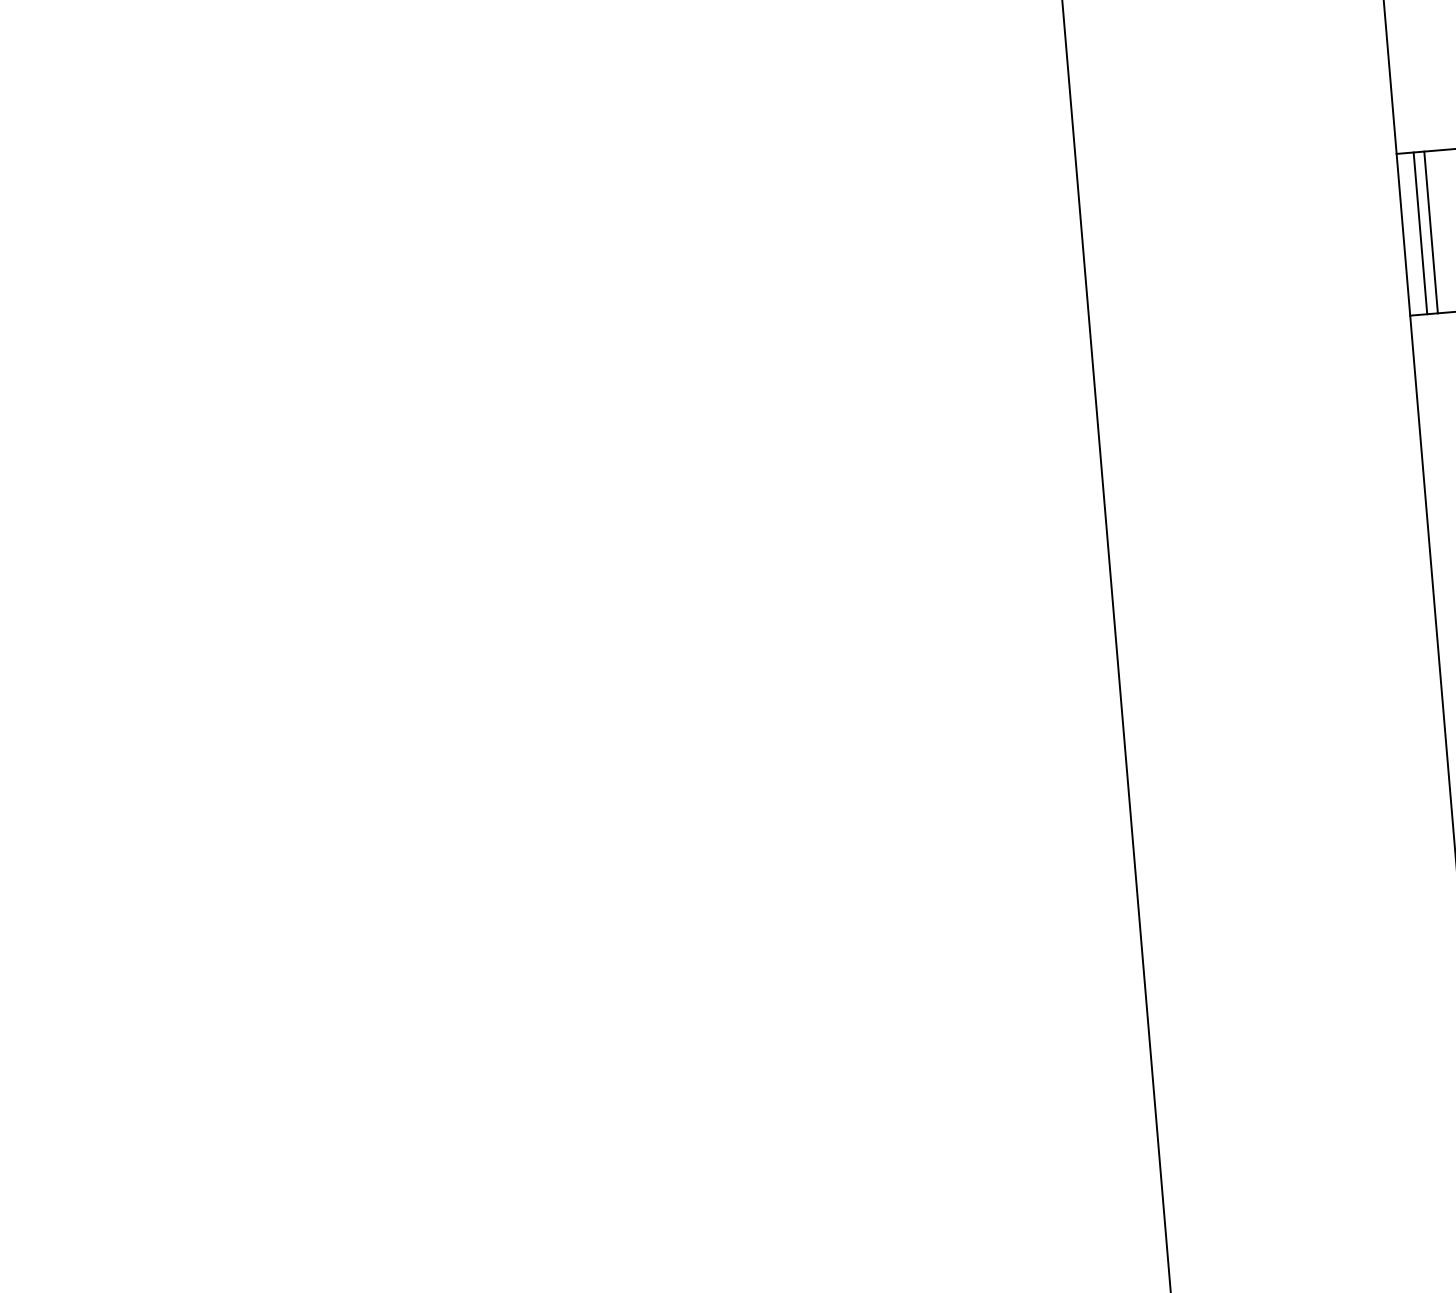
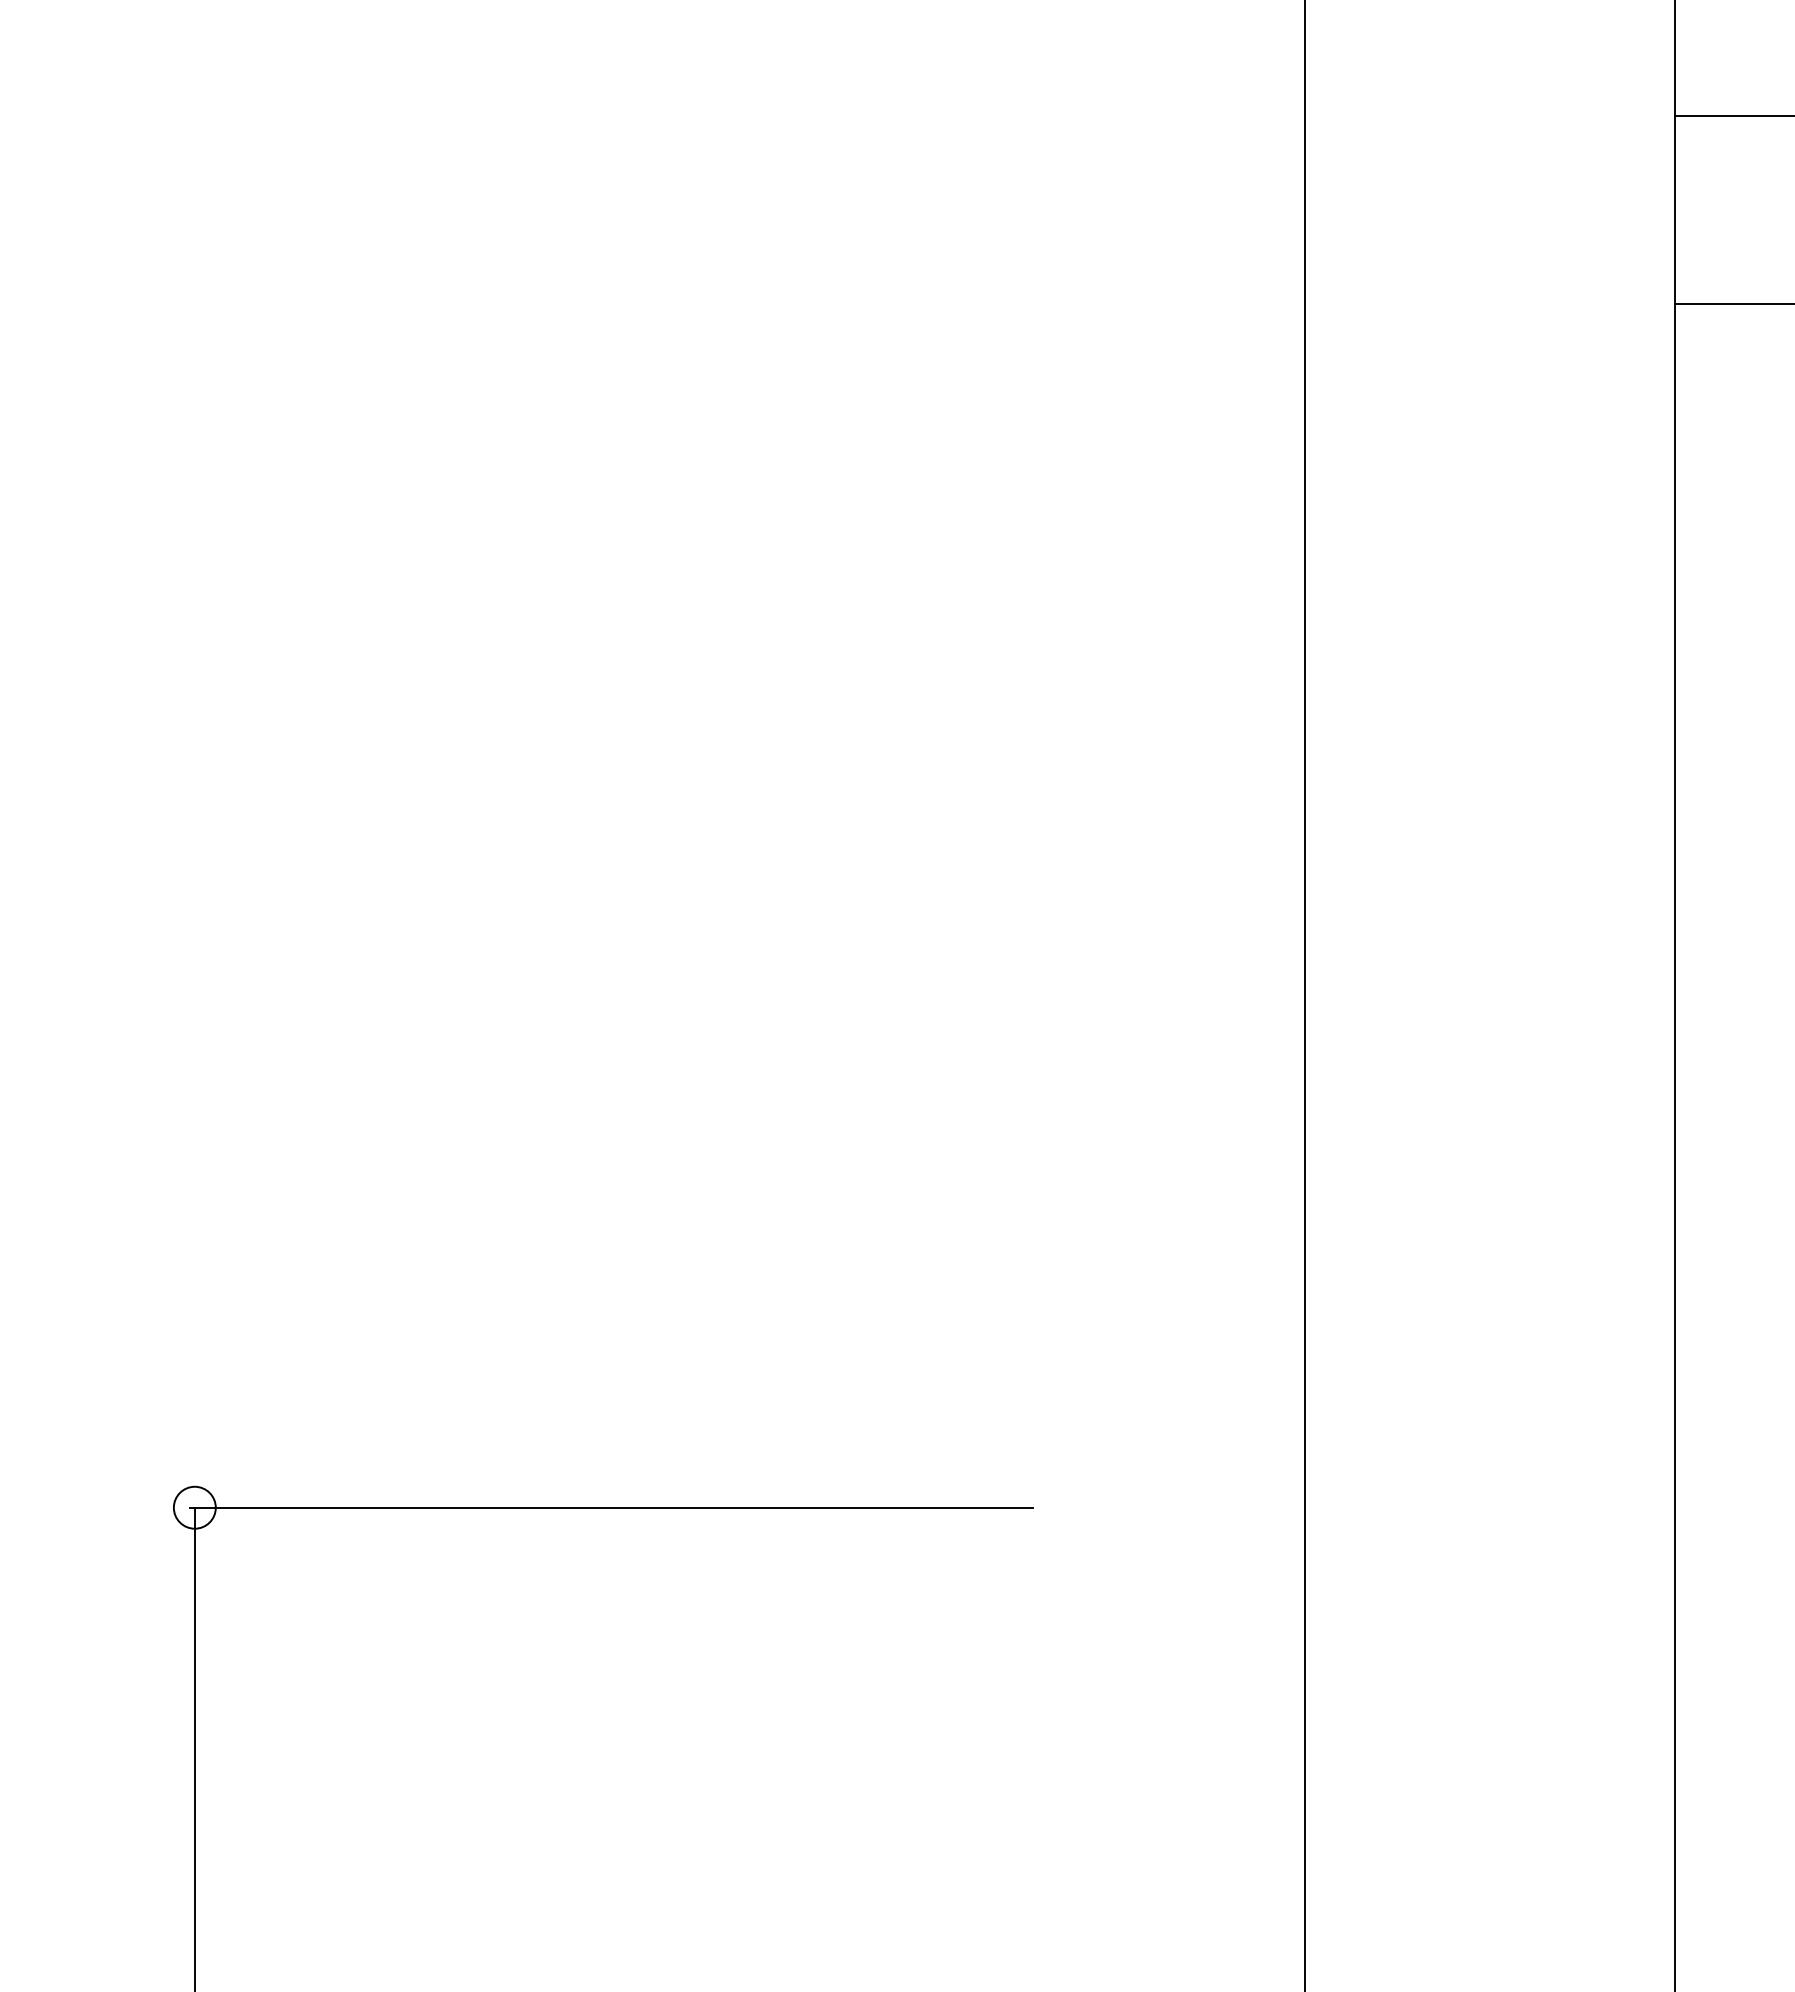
line: (1420, 232) -> (1695, 209), removed
line: (1431, 232) -> (1707, 209), removed

